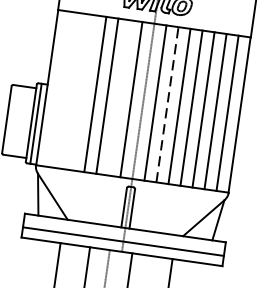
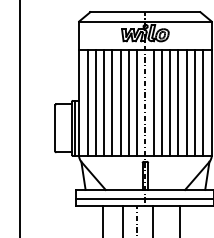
line: (59, 88) -> (87, 102), added
line: (70, 90) -> (95, 102), added
line: (83, 92) -> (104, 102), added
line: (118, 97) -> (128, 102), added
line: (166, 104) -> (161, 102), dashed -> solid

